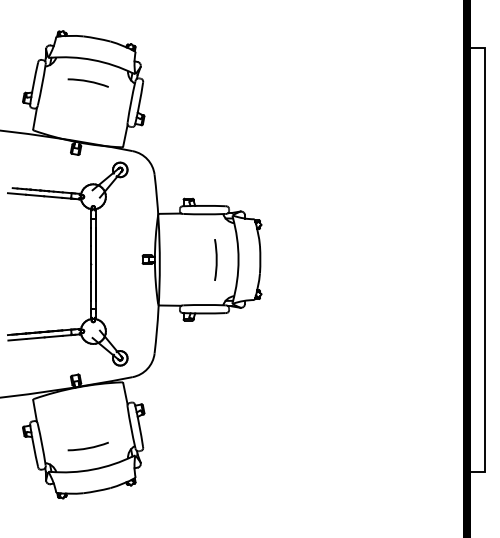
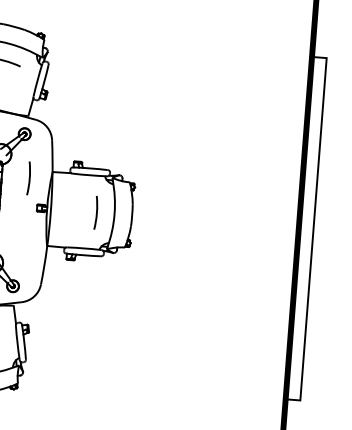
line: (129, 223) -> (28, 178), added

